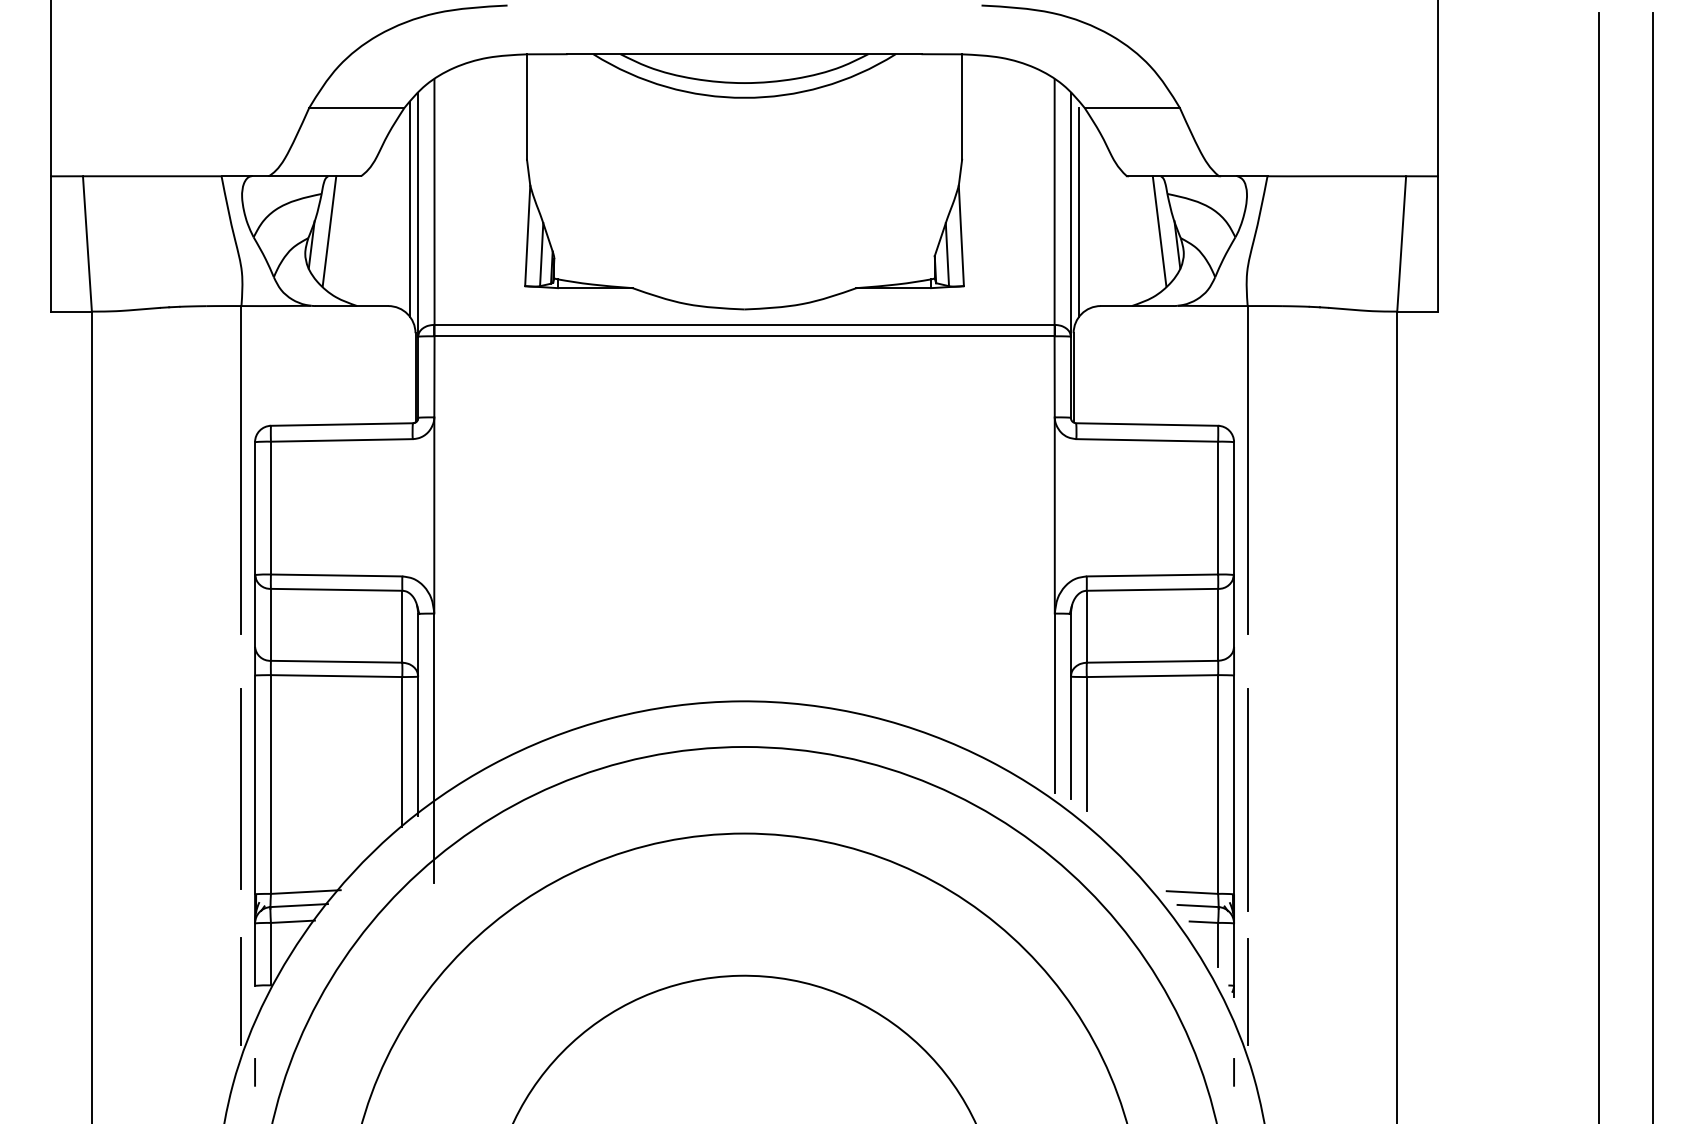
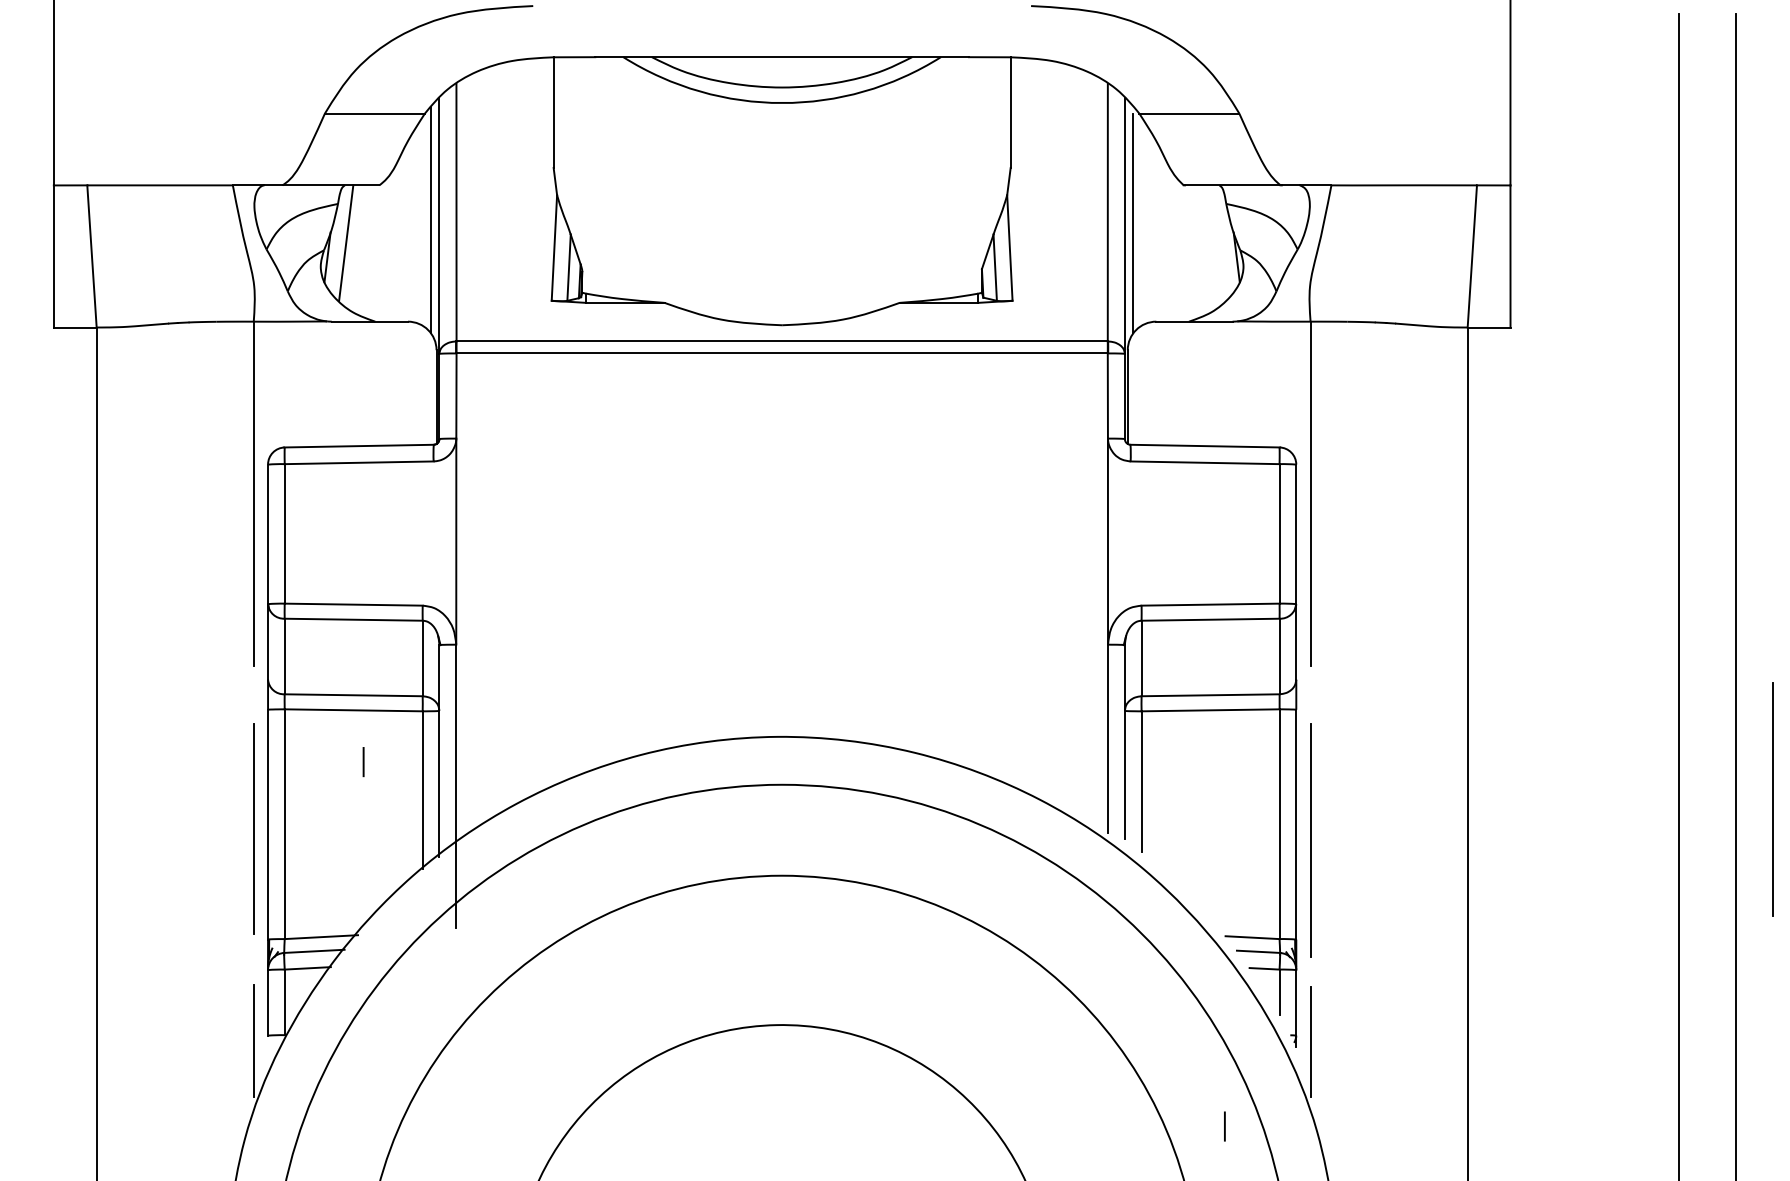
line: (1159, 231) -> (1217, 243), removed
line: (1687, 760) -> (1772, 798), added
line: (254, 1072) -> (363, 762), moved
line: (1233, 1072) -> (1224, 1126), moved

